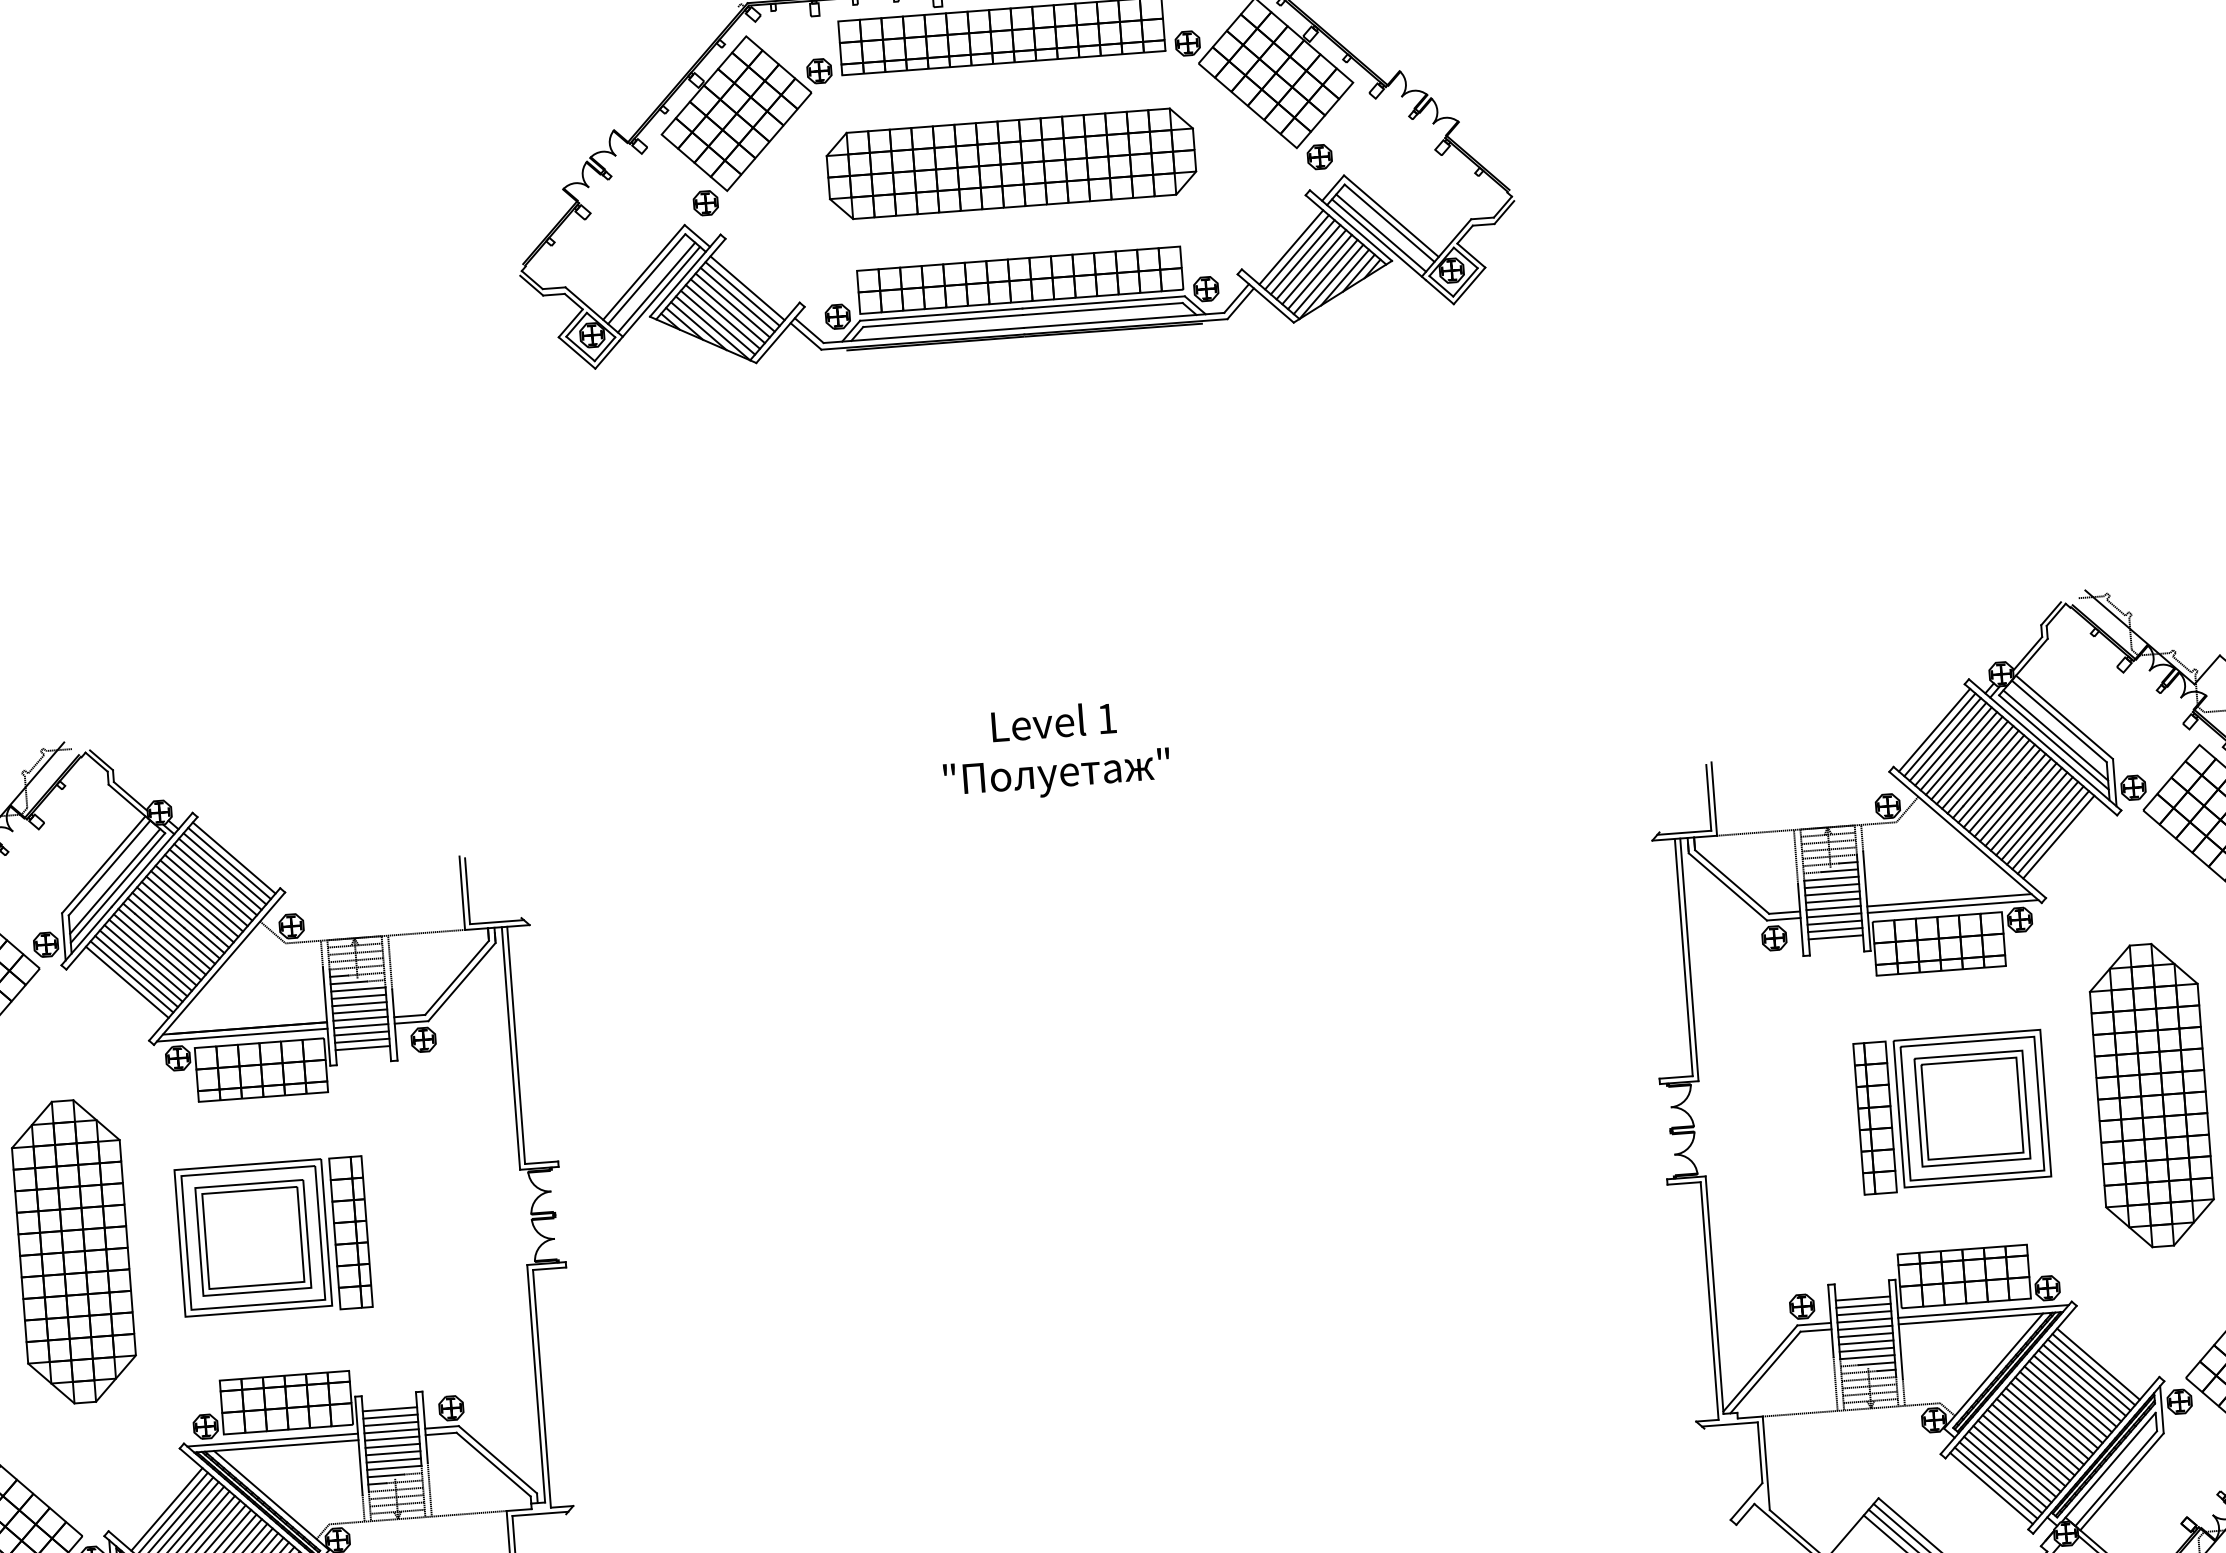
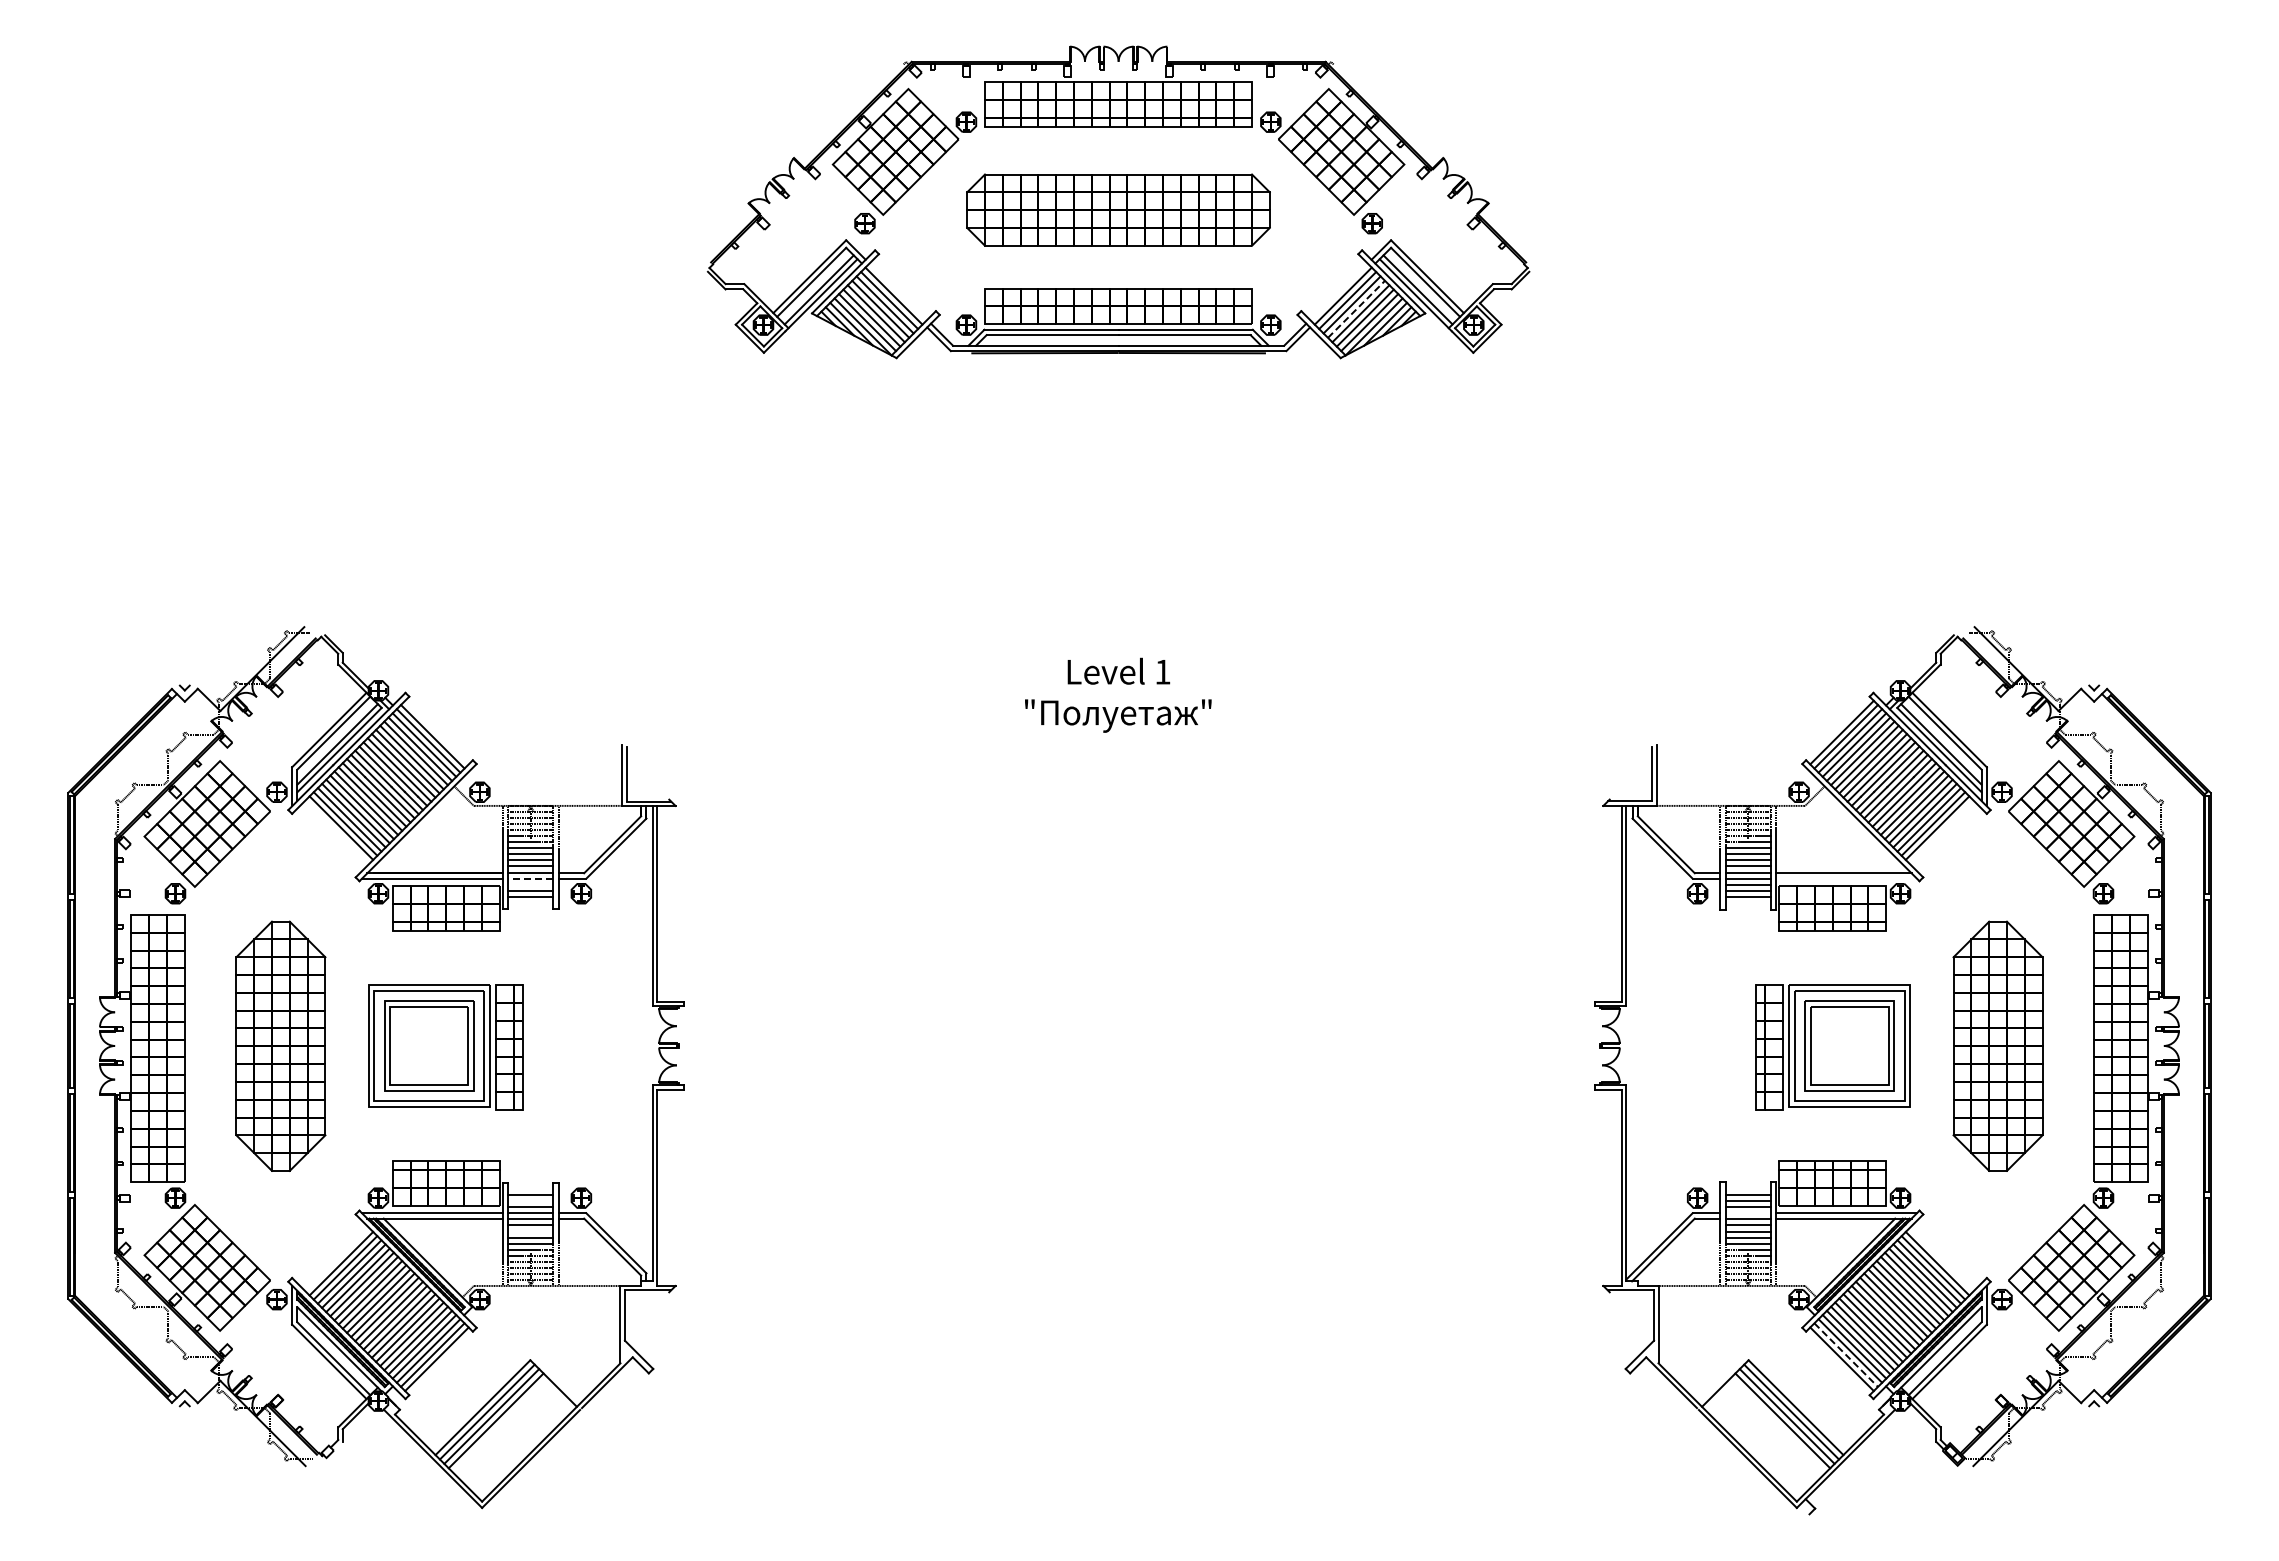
line: (1308, 261) -> (1356, 308), solid -> dashed
line: (233, 857) -> (436, 732), removed
line: (1951, 906) -> (1845, 878), removed
line: (360, 1026) -> (530, 878), solid -> dashed
line: (361, 1033) -> (530, 884), removed
line: (1863, 1320) -> (1747, 1213), removed
line: (390, 1416) -> (530, 1201), removed
line: (392, 1453) -> (530, 1231), removed
line: (1996, 1483) -> (1846, 1355), solid -> dashed

